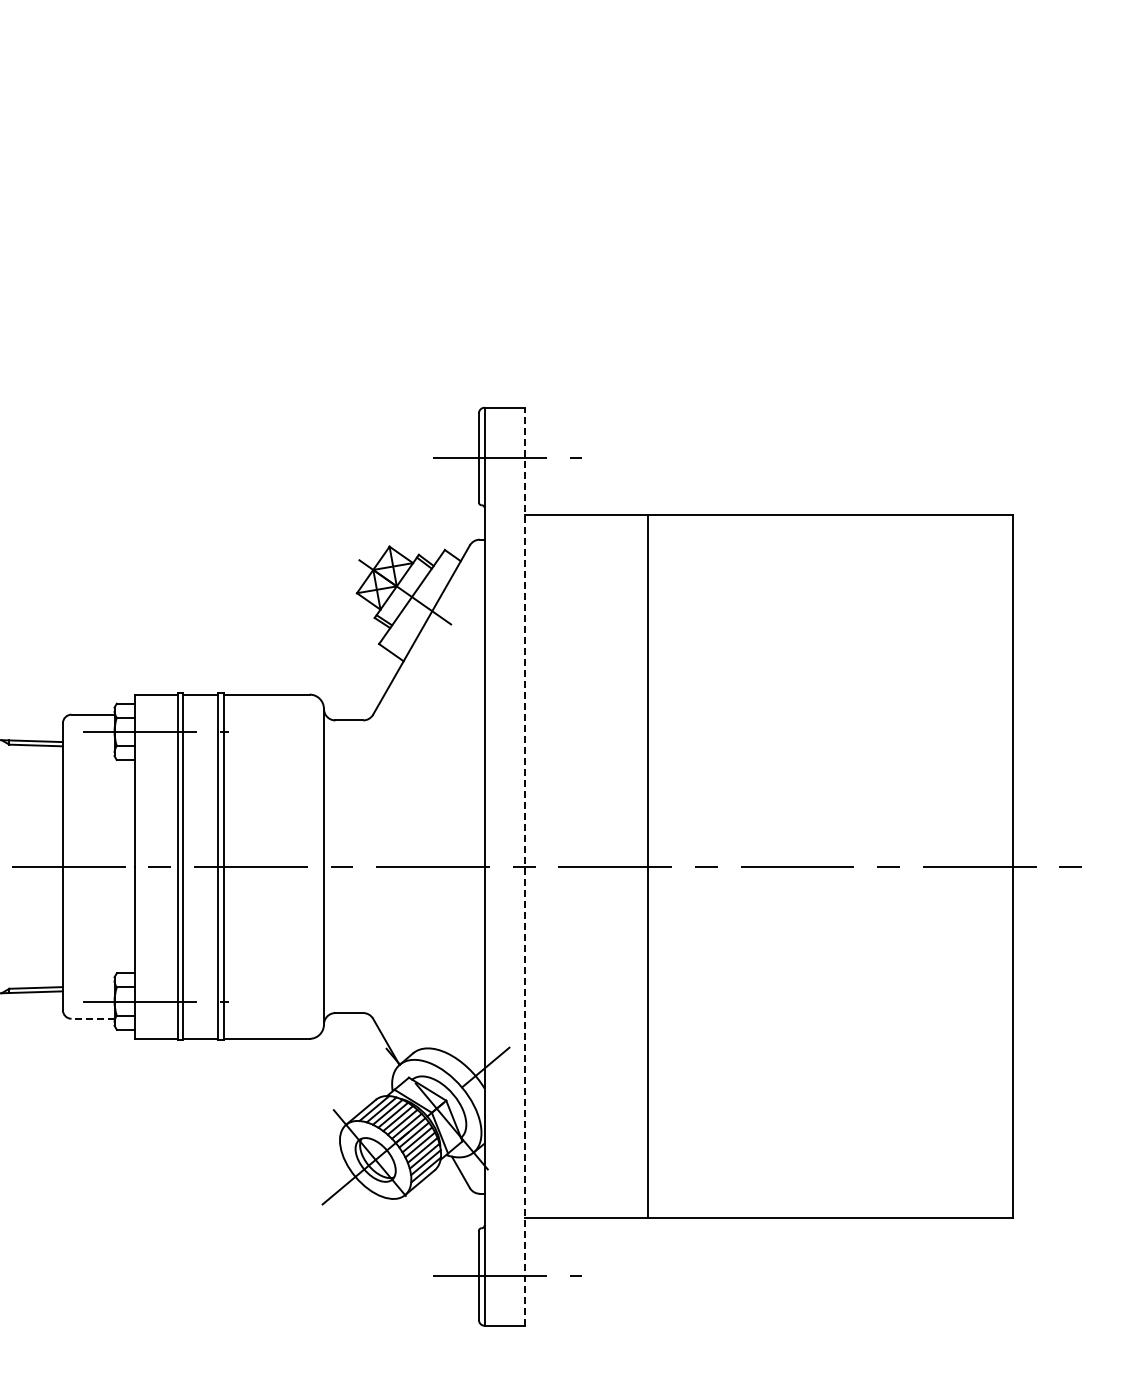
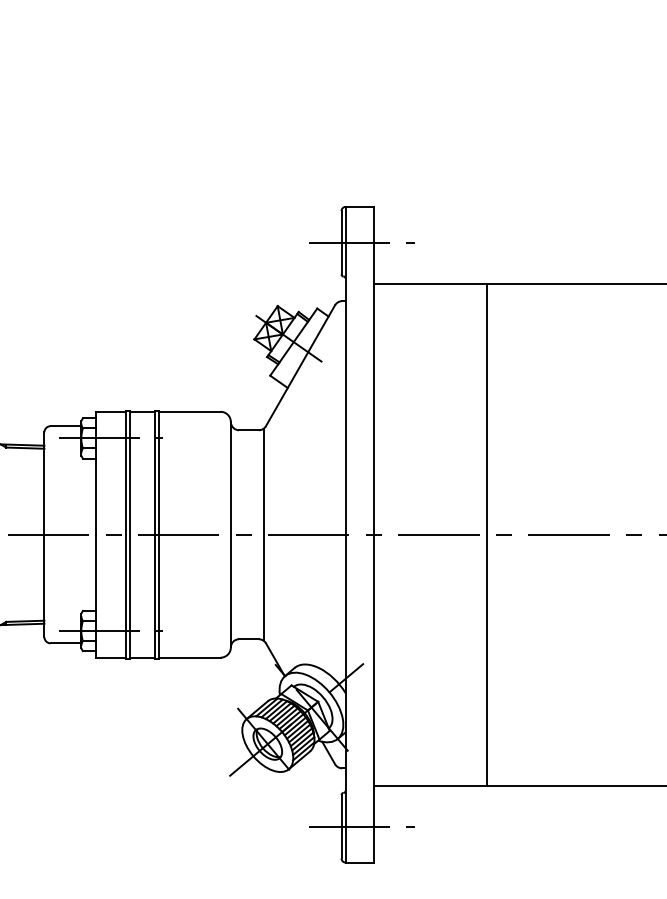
line: (369, 866) -> (263, 534), added
line: (524, 866) -> (374, 534), dashed -> solid
line: (647, 866) -> (486, 534), moved
line: (93, 1018) -> (66, 643), dashed -> solid

